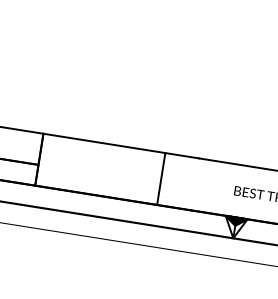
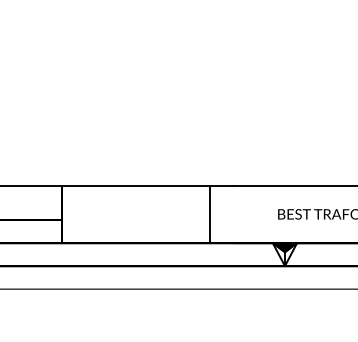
line: (160, 179) -> (209, 214), moved

